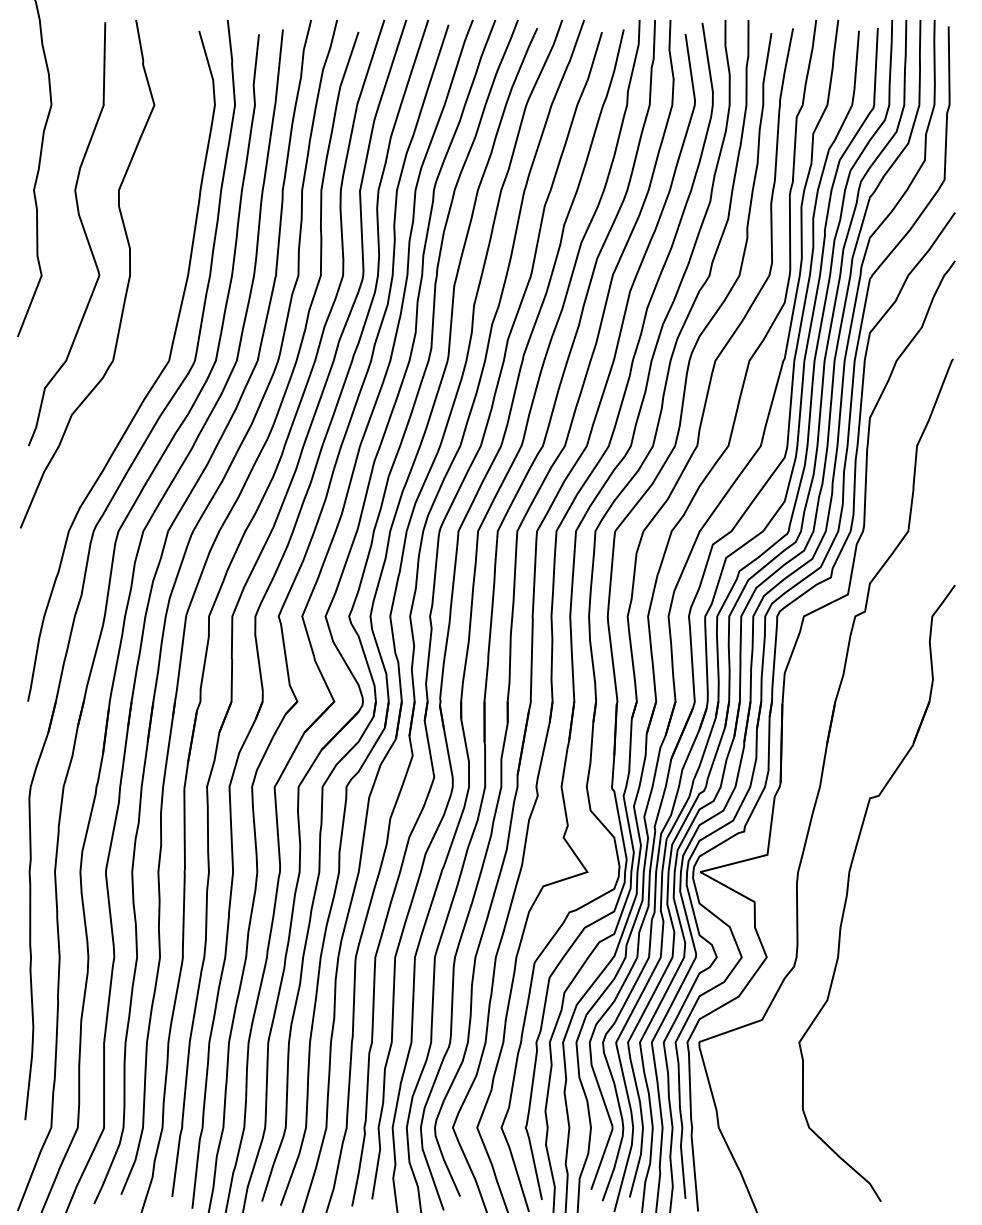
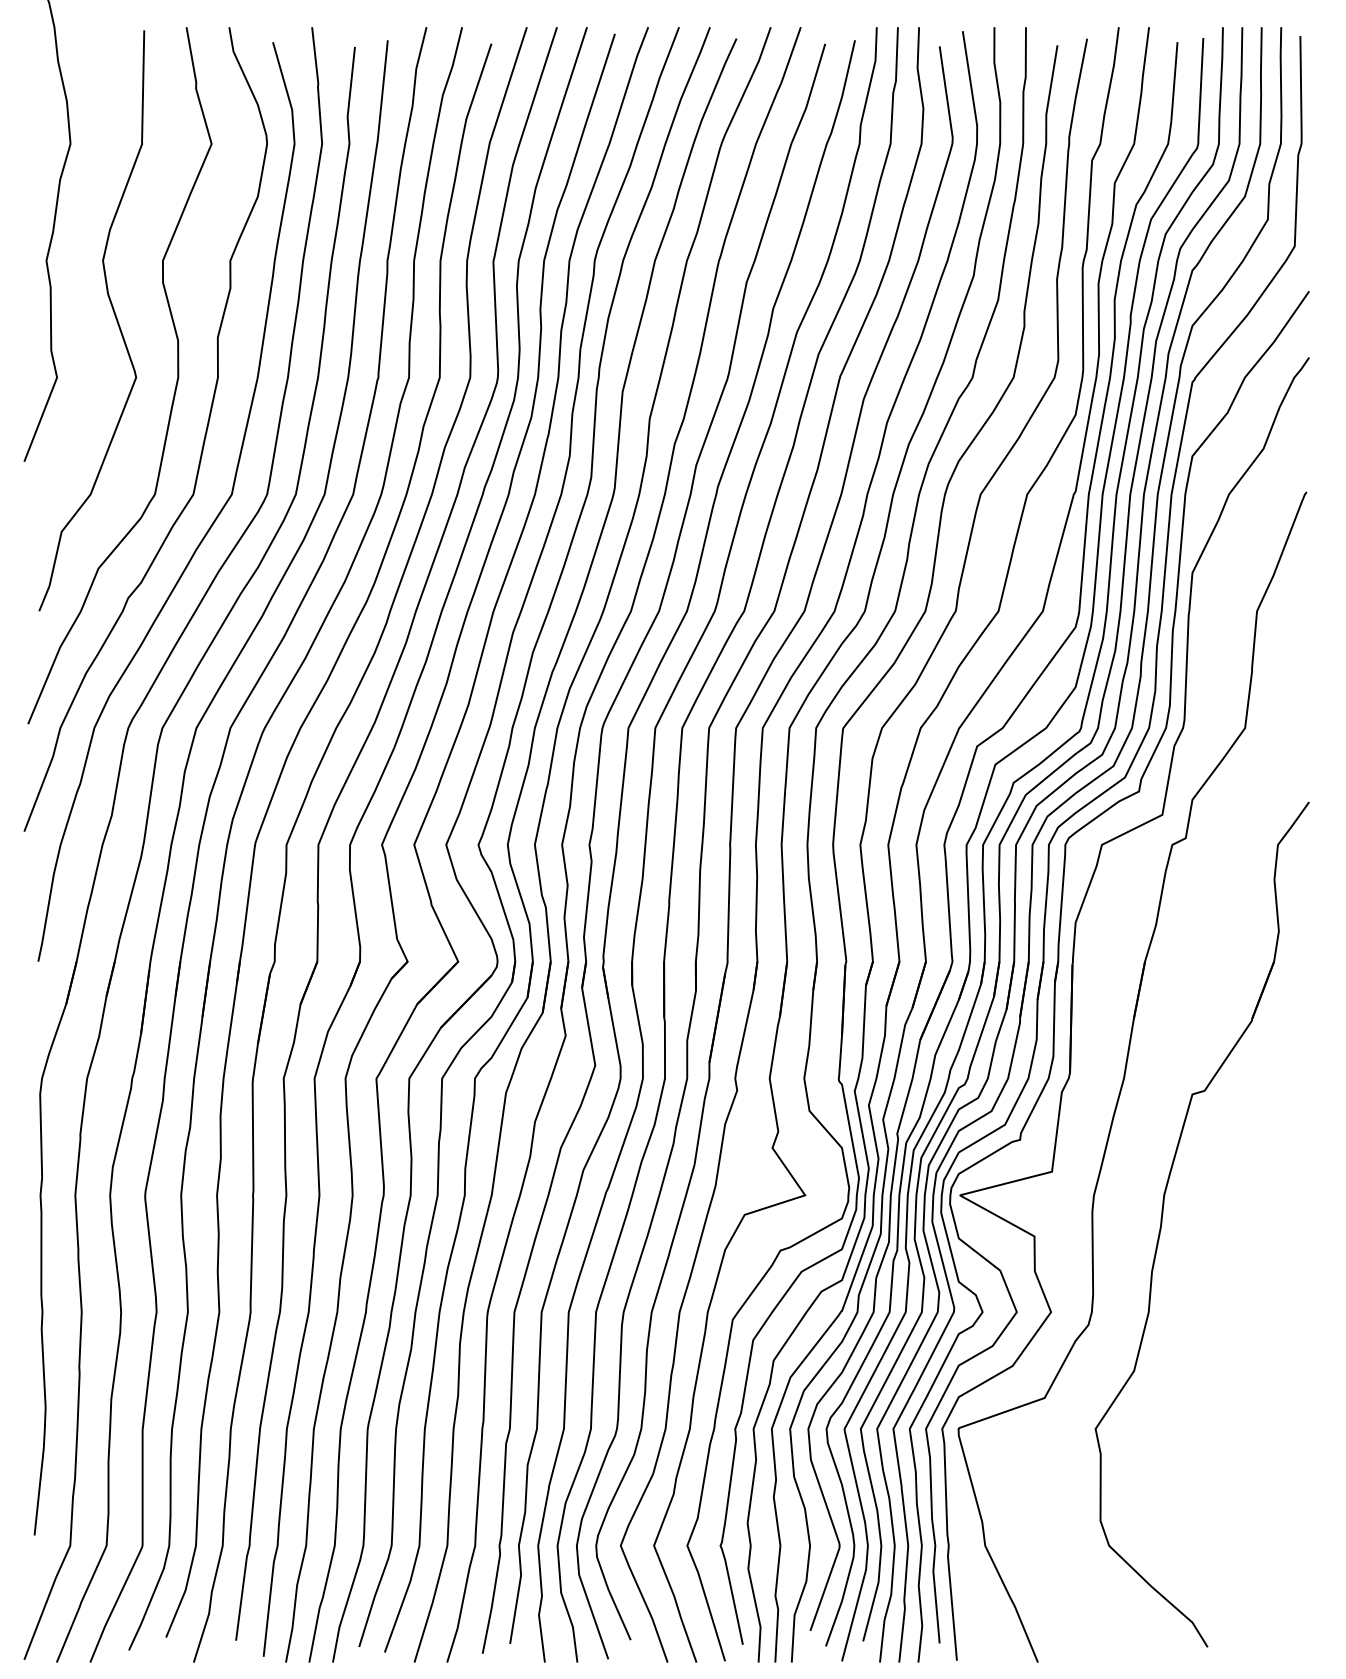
curve: (148, 320) -> (203, 439), added

